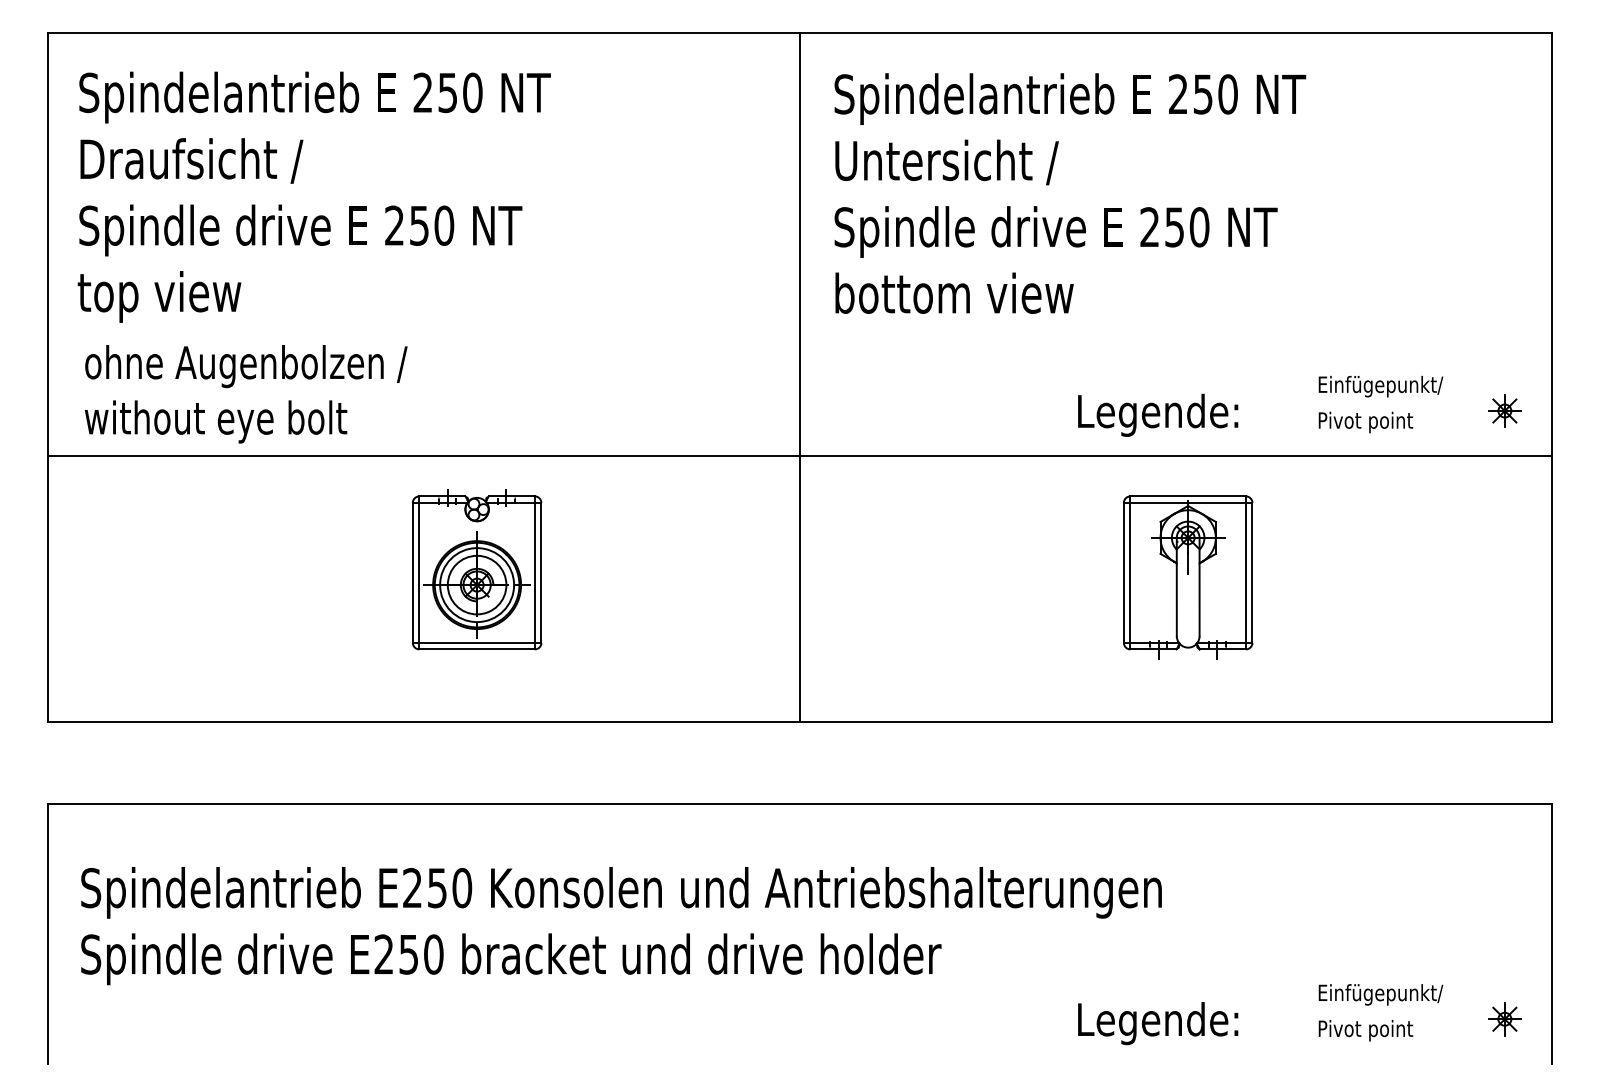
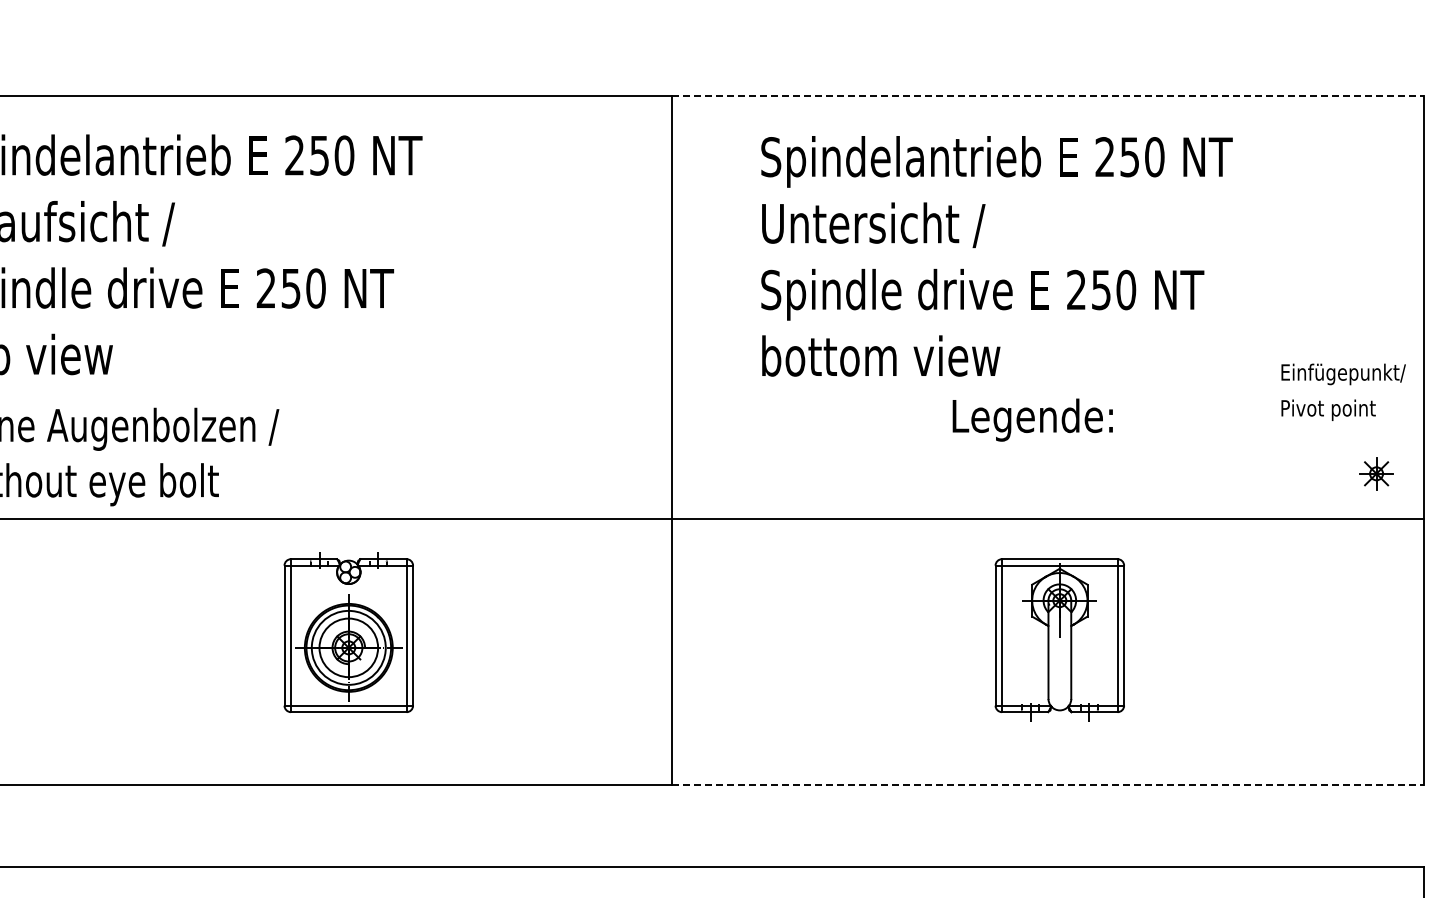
line: (1176, 32) -> (1048, 95), solid -> dashed
text: (1070, 193) -> (997, 256), moved
text: (1380, 404) -> (1343, 392), moved
text: (1158, 414) -> (1033, 419), moved
line: (1176, 722) -> (1048, 785), solid -> dashed

